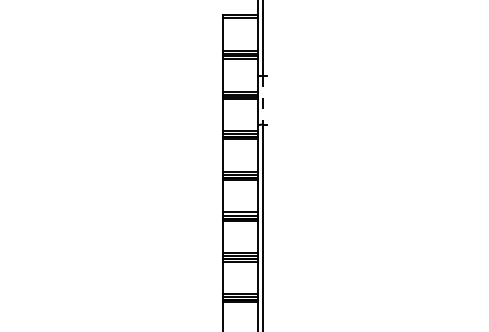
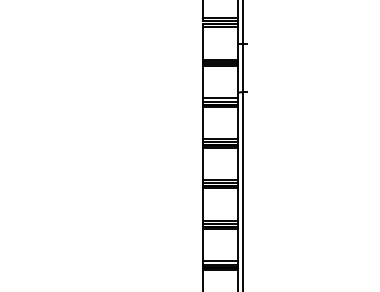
line: (262, 100) -> (242, 68), dashed -> solid

